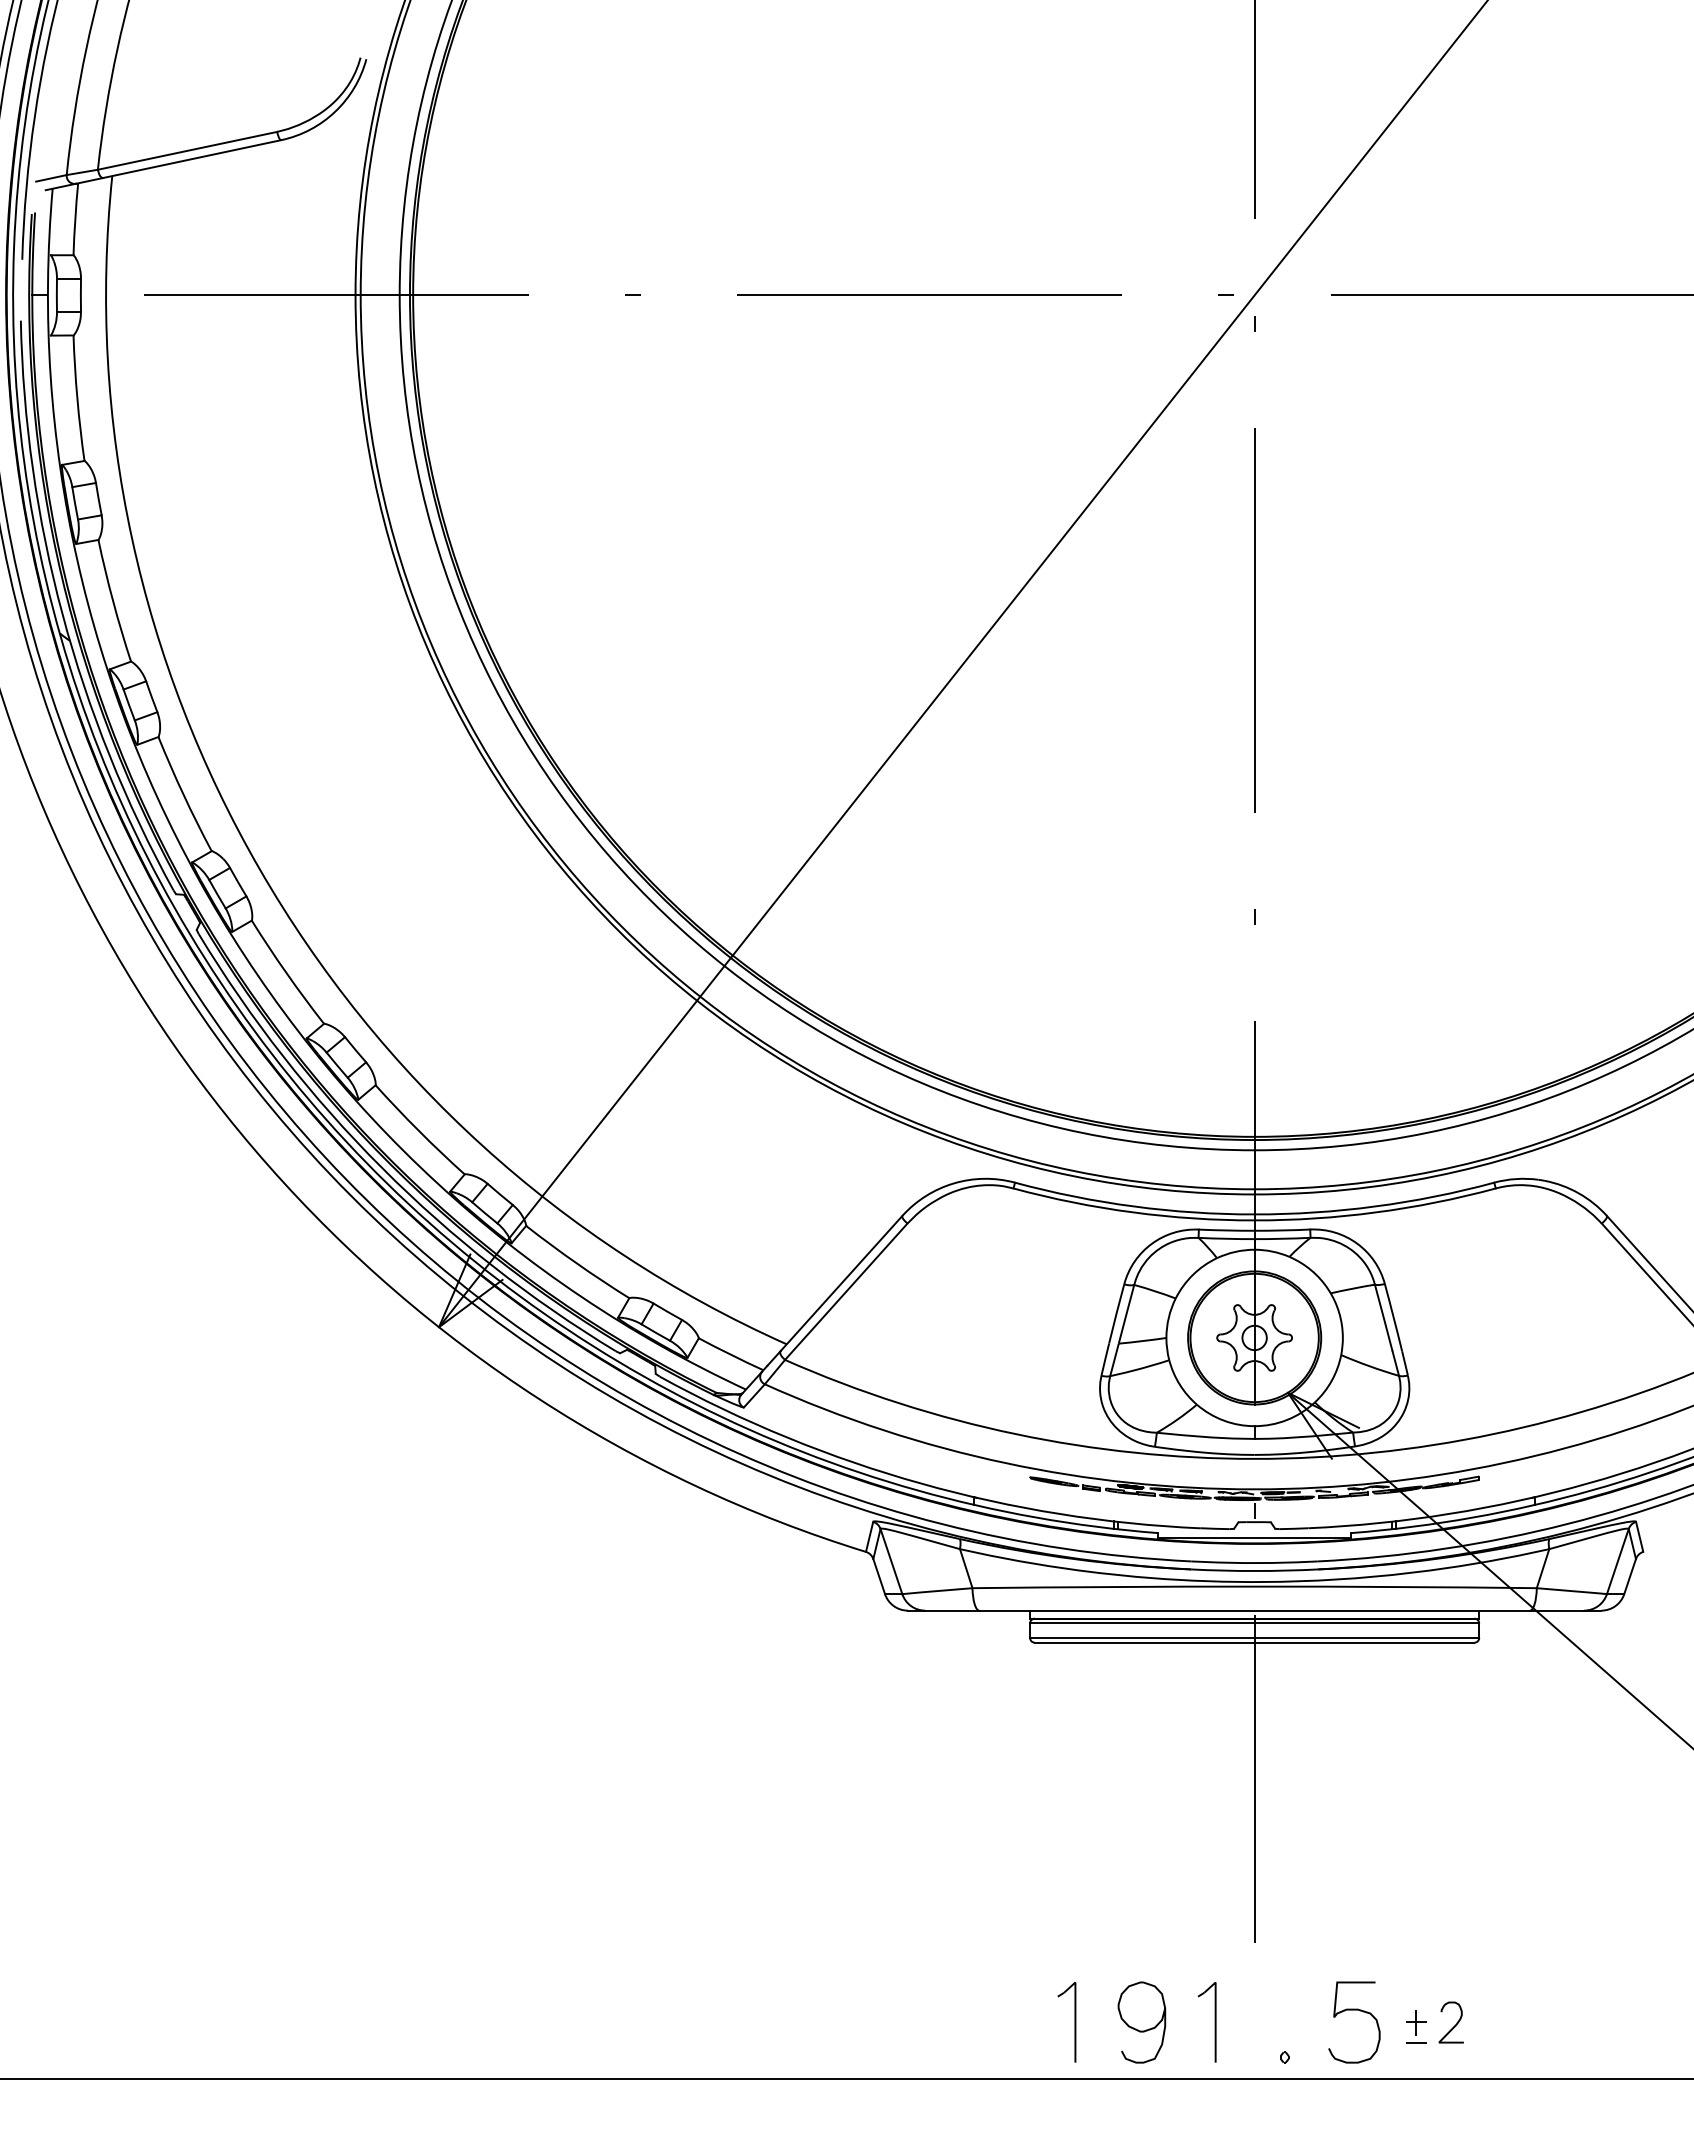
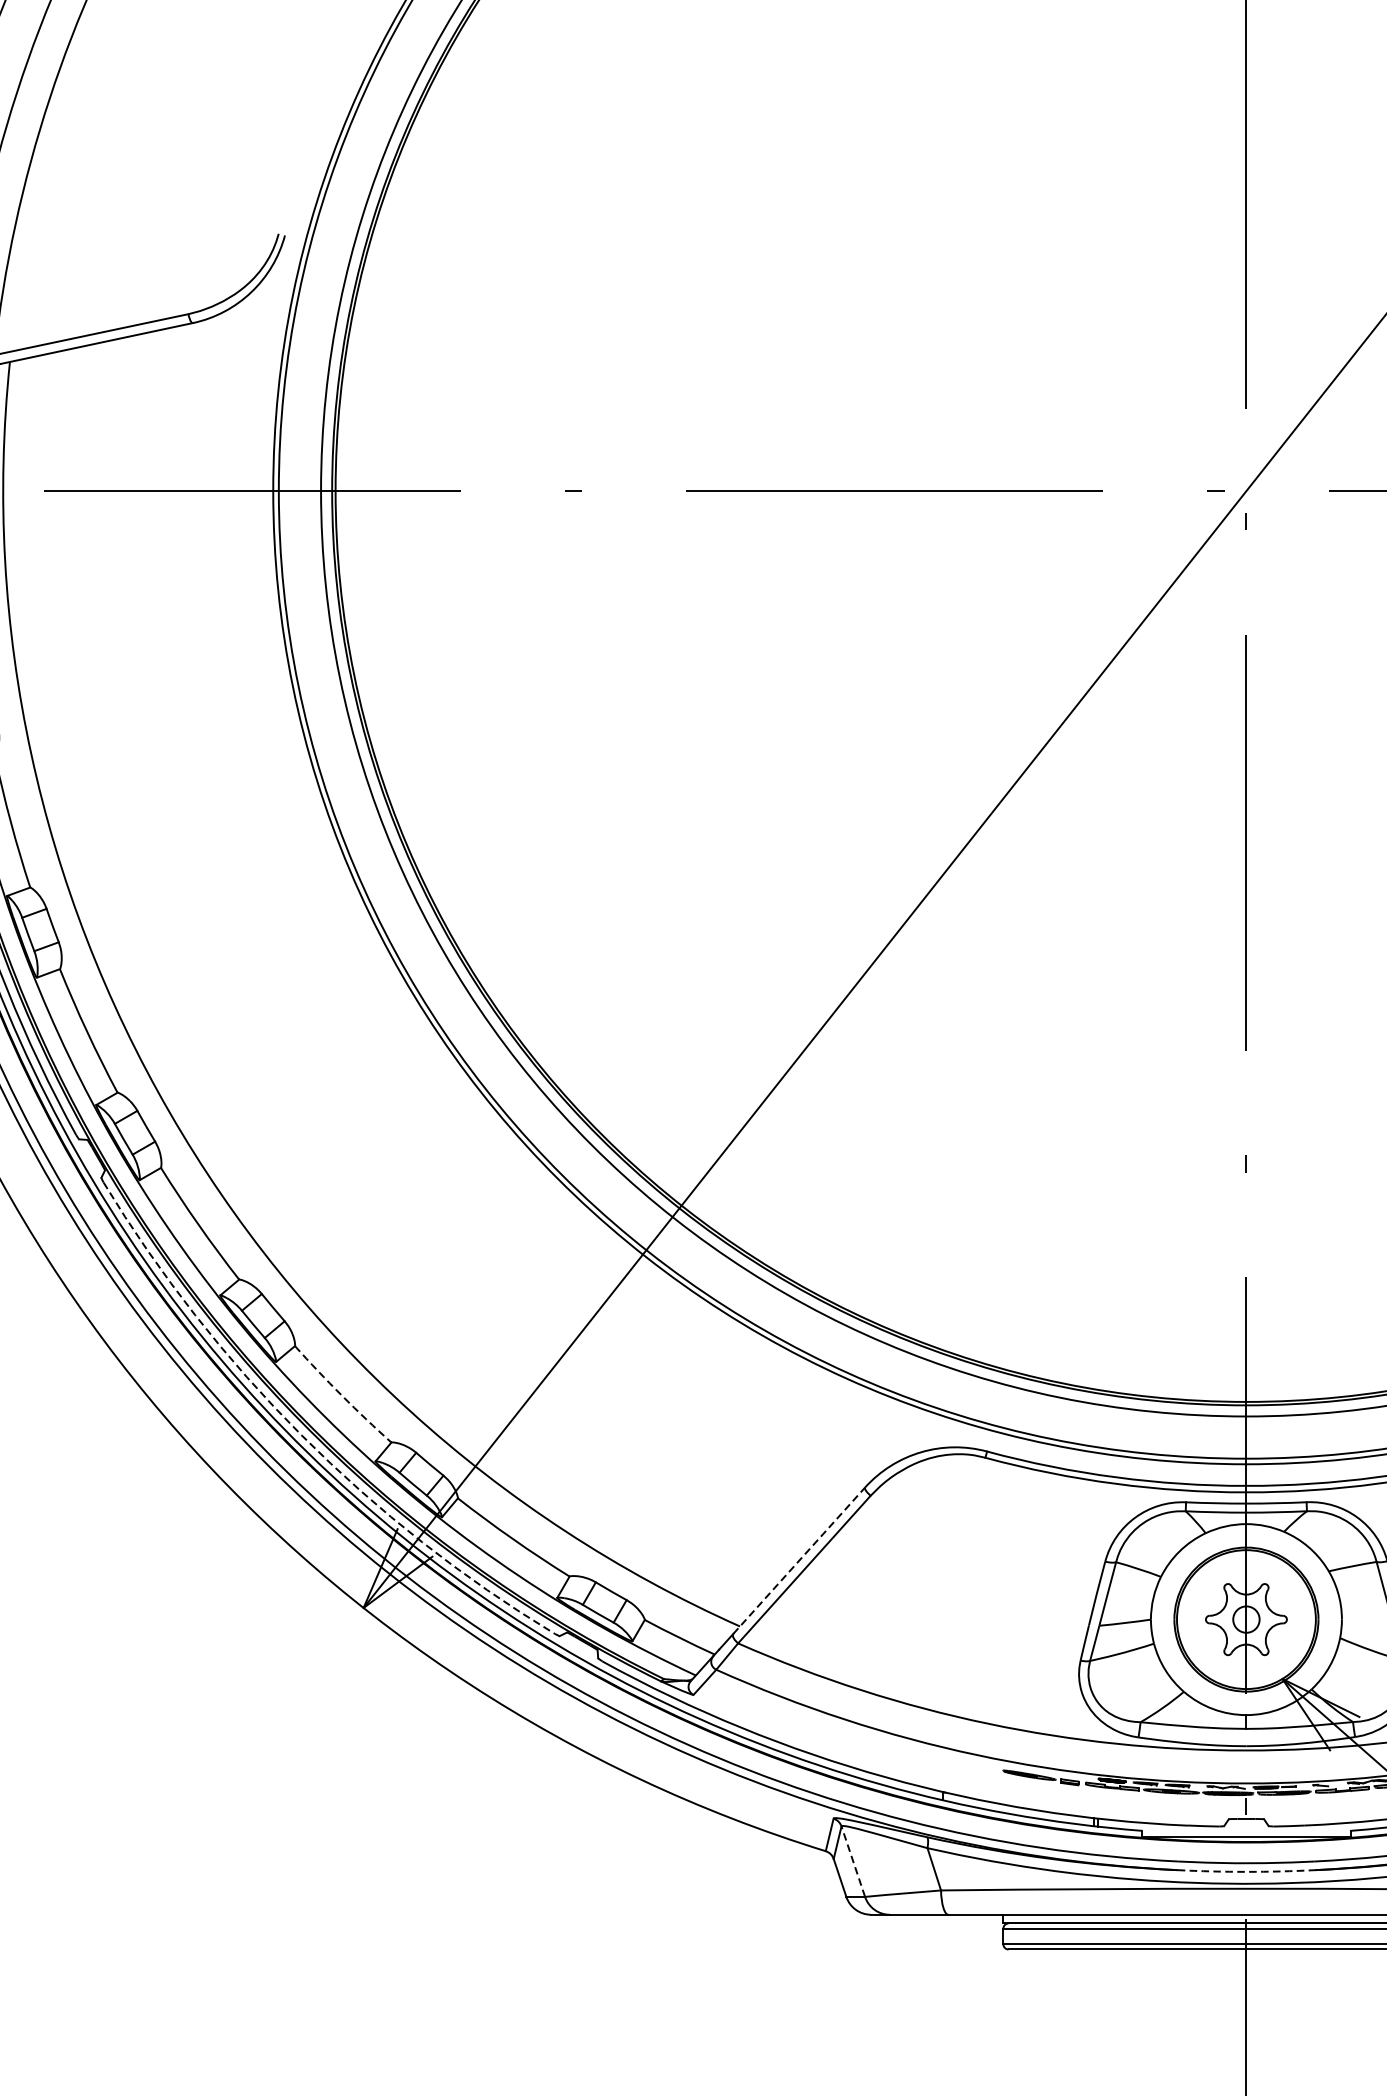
arc: (418, 1131) -> (341, 1396), solid -> dashed
arc: (382, 1167) -> (302, 1435), solid -> dashed
line: (841, 1283) -> (799, 1560), solid -> dashed
line: (891, 1561) -> (853, 1861), solid -> dashed
arc: (1254, 1571) -> (1246, 1872), solid -> dashed

